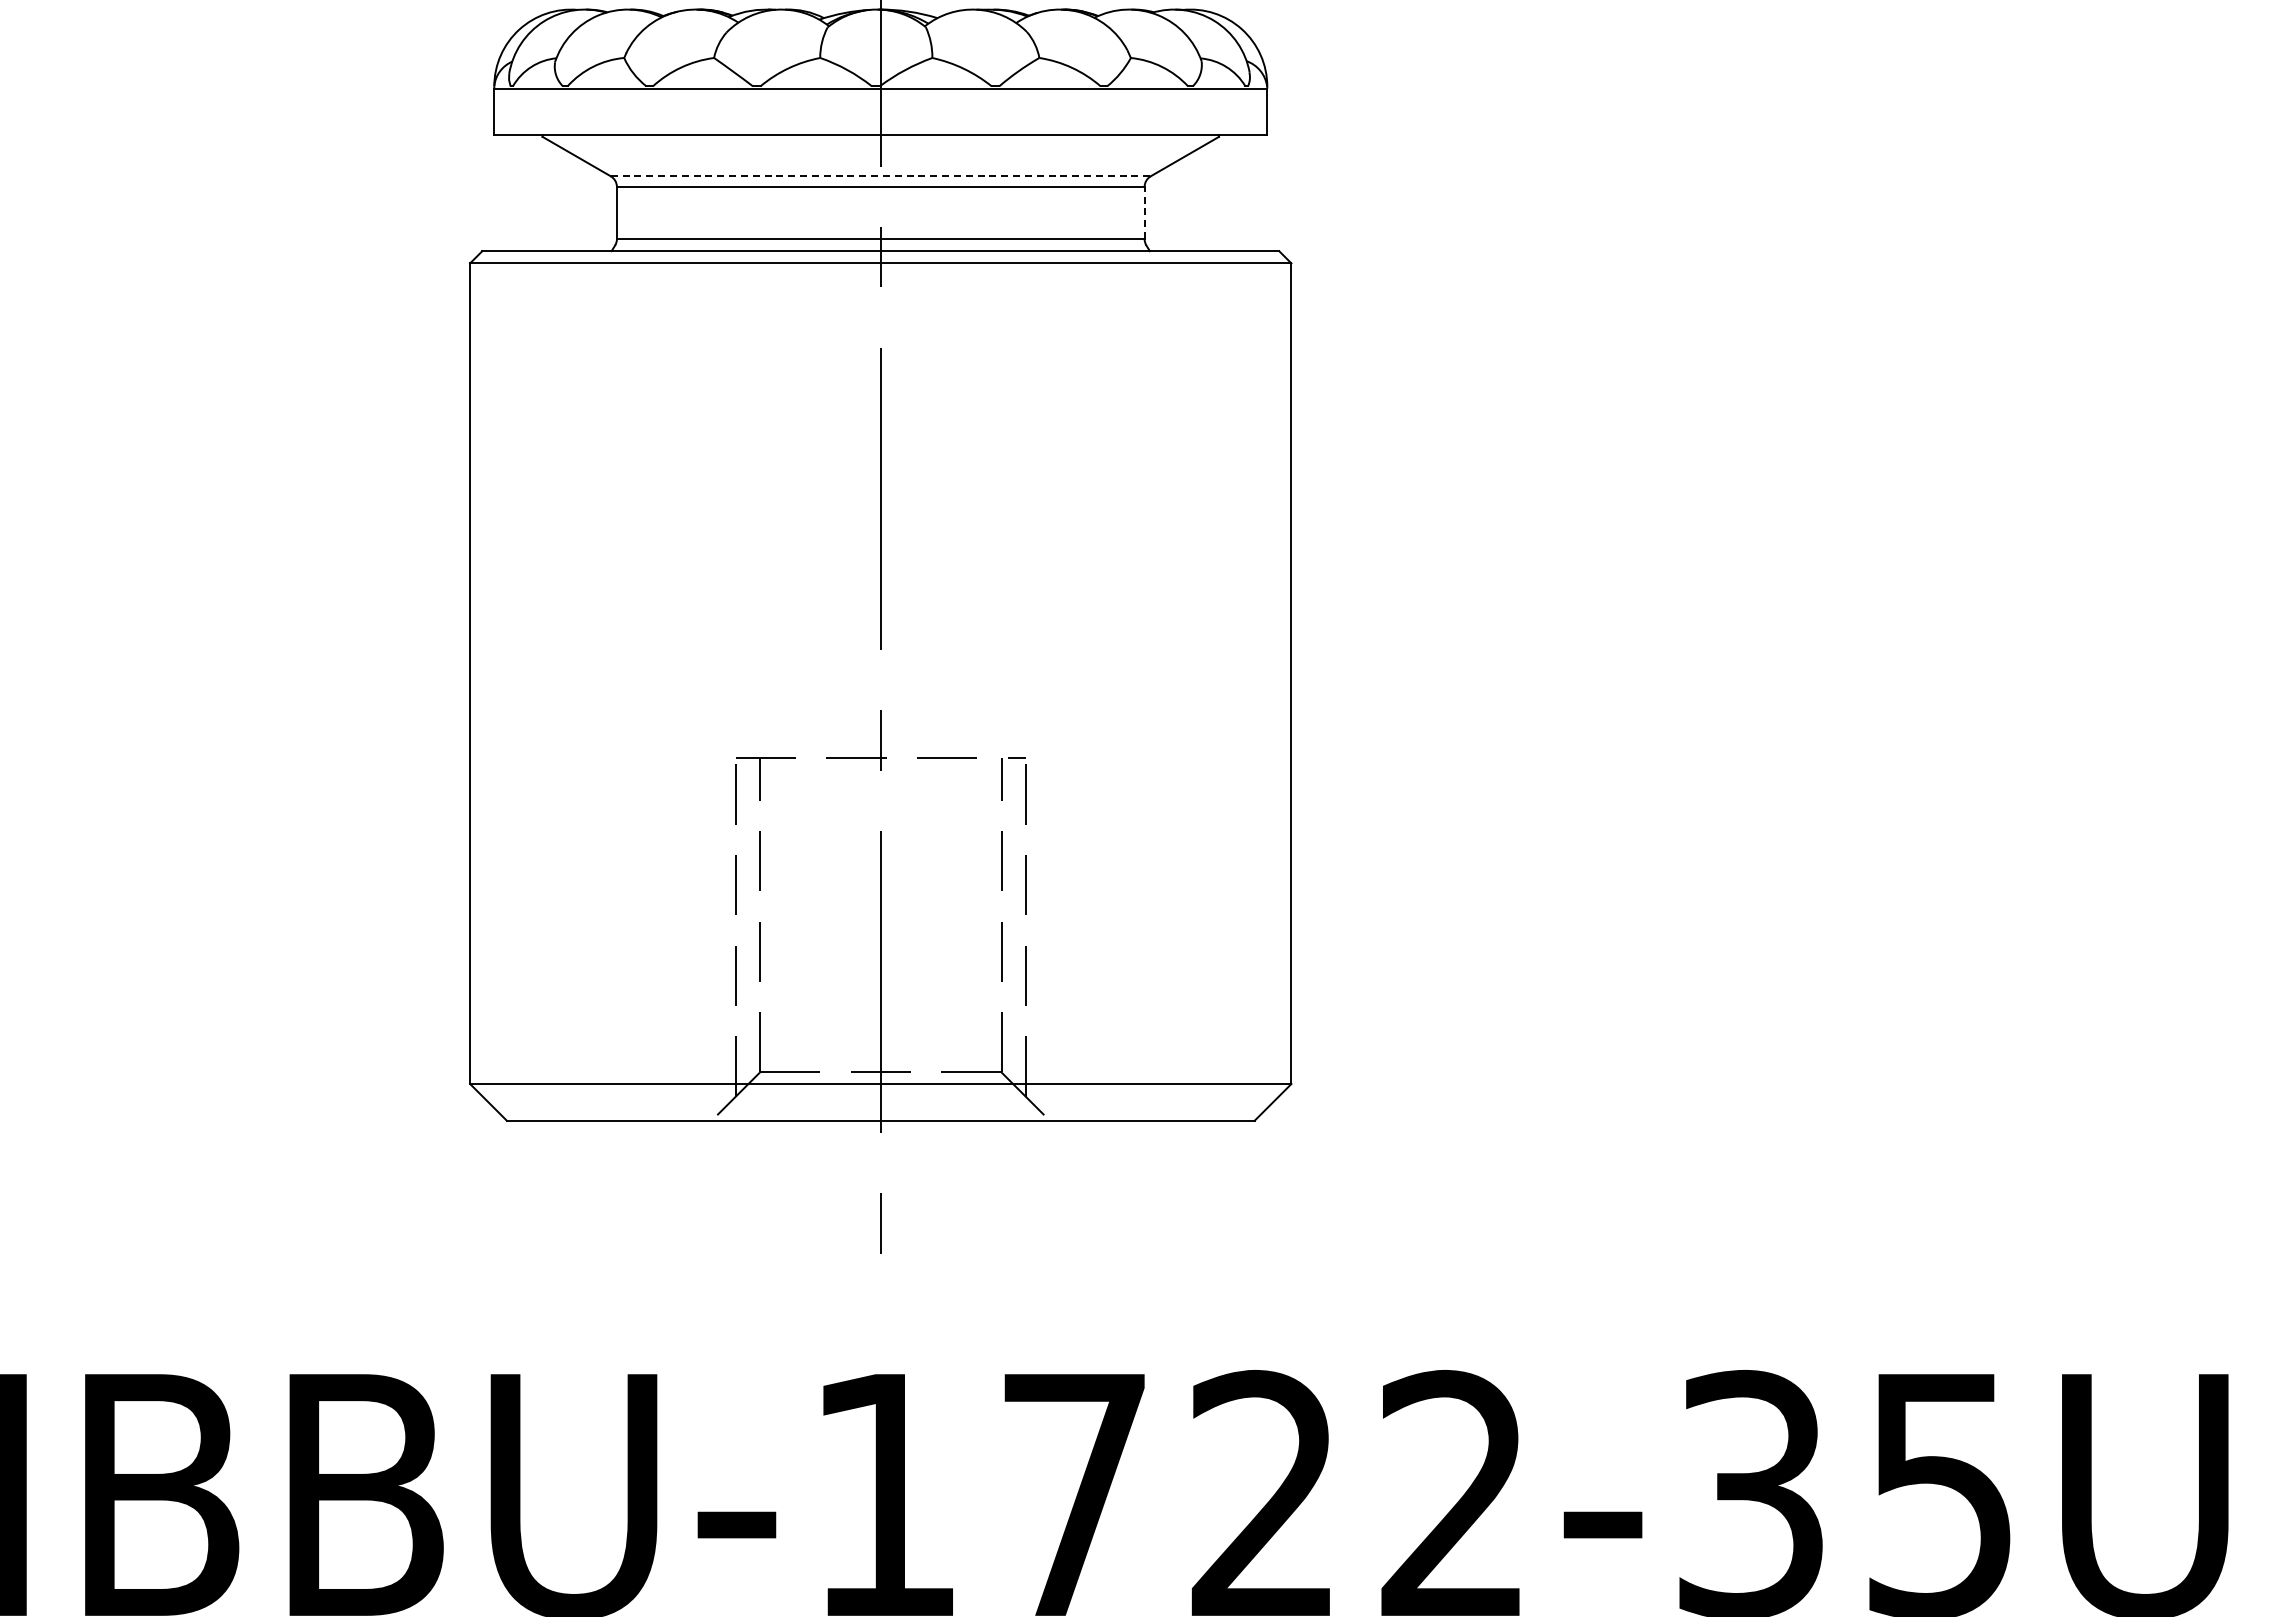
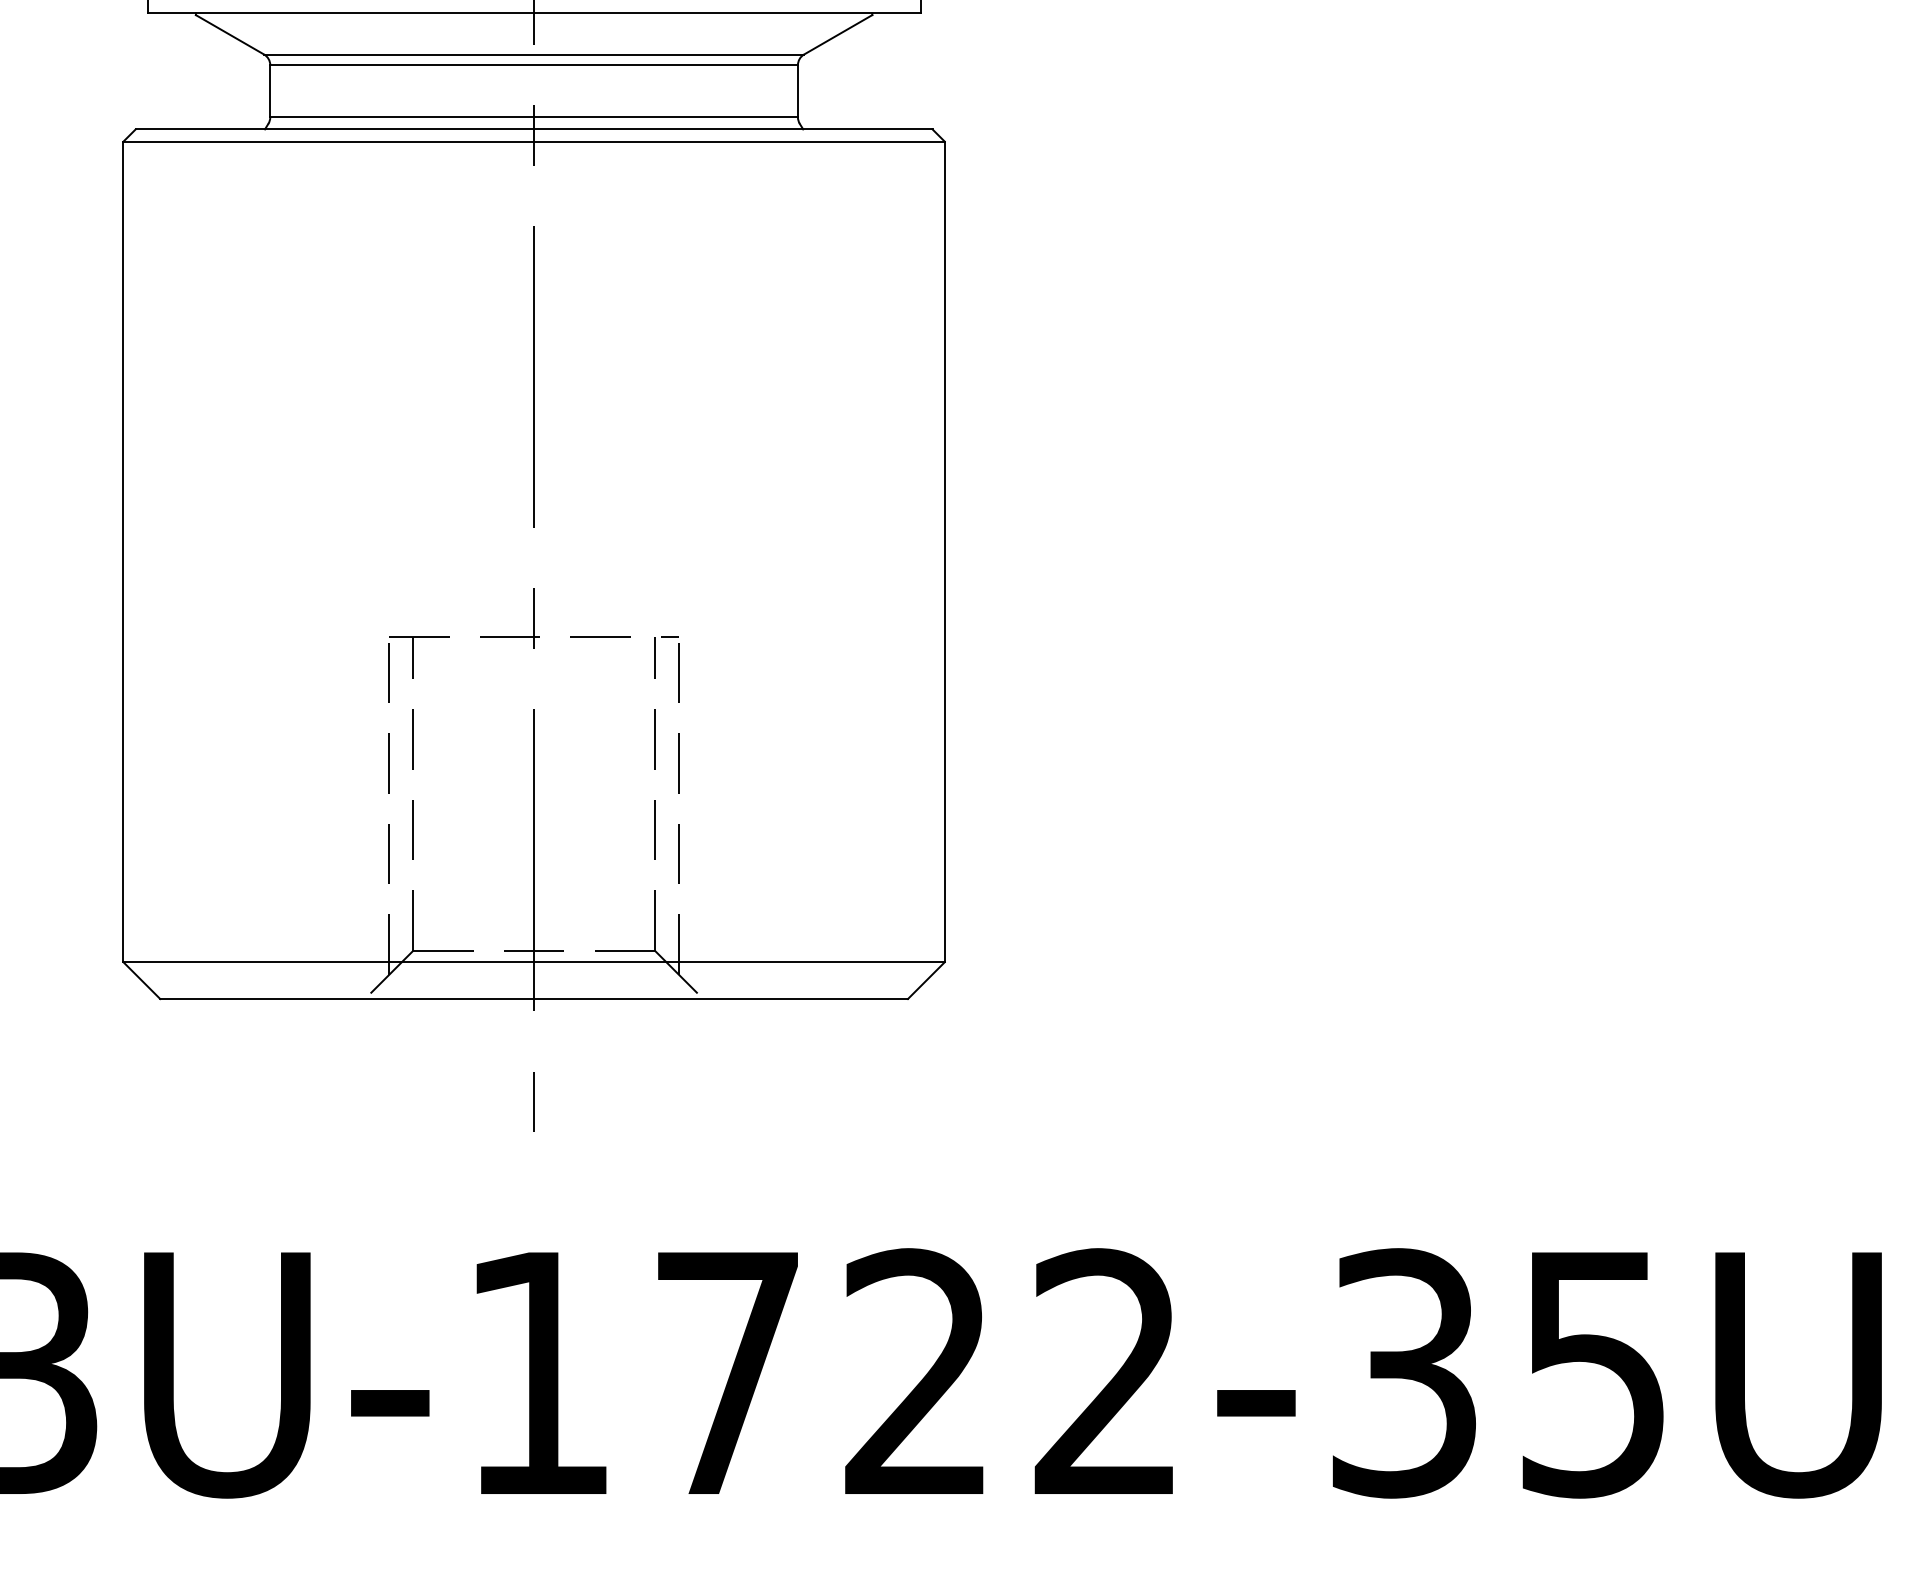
line: (880, 176) -> (533, 54), dashed -> solid
line: (1144, 212) -> (797, 90), dashed -> solid

